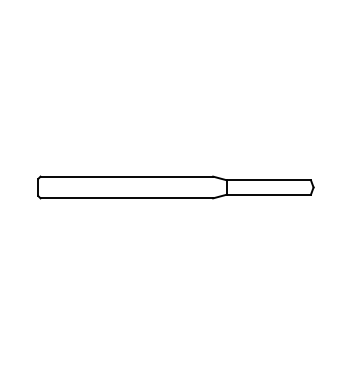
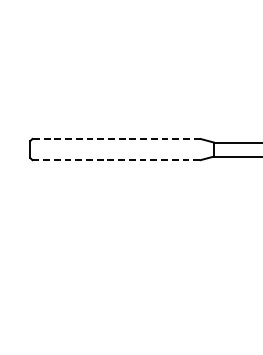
line: (126, 176) -> (116, 138), solid -> dashed
line: (127, 198) -> (117, 160), solid -> dashed

